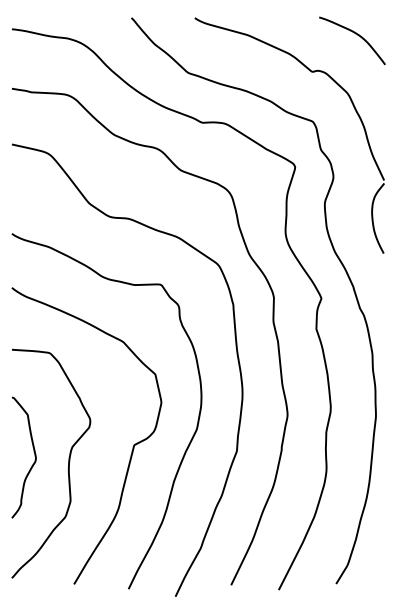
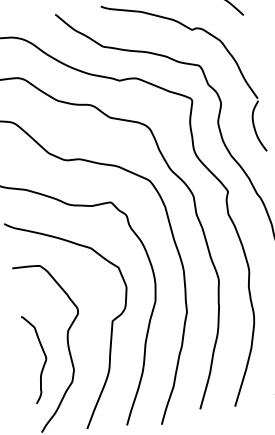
curve: (34, 456) -> (44, 356), moved

